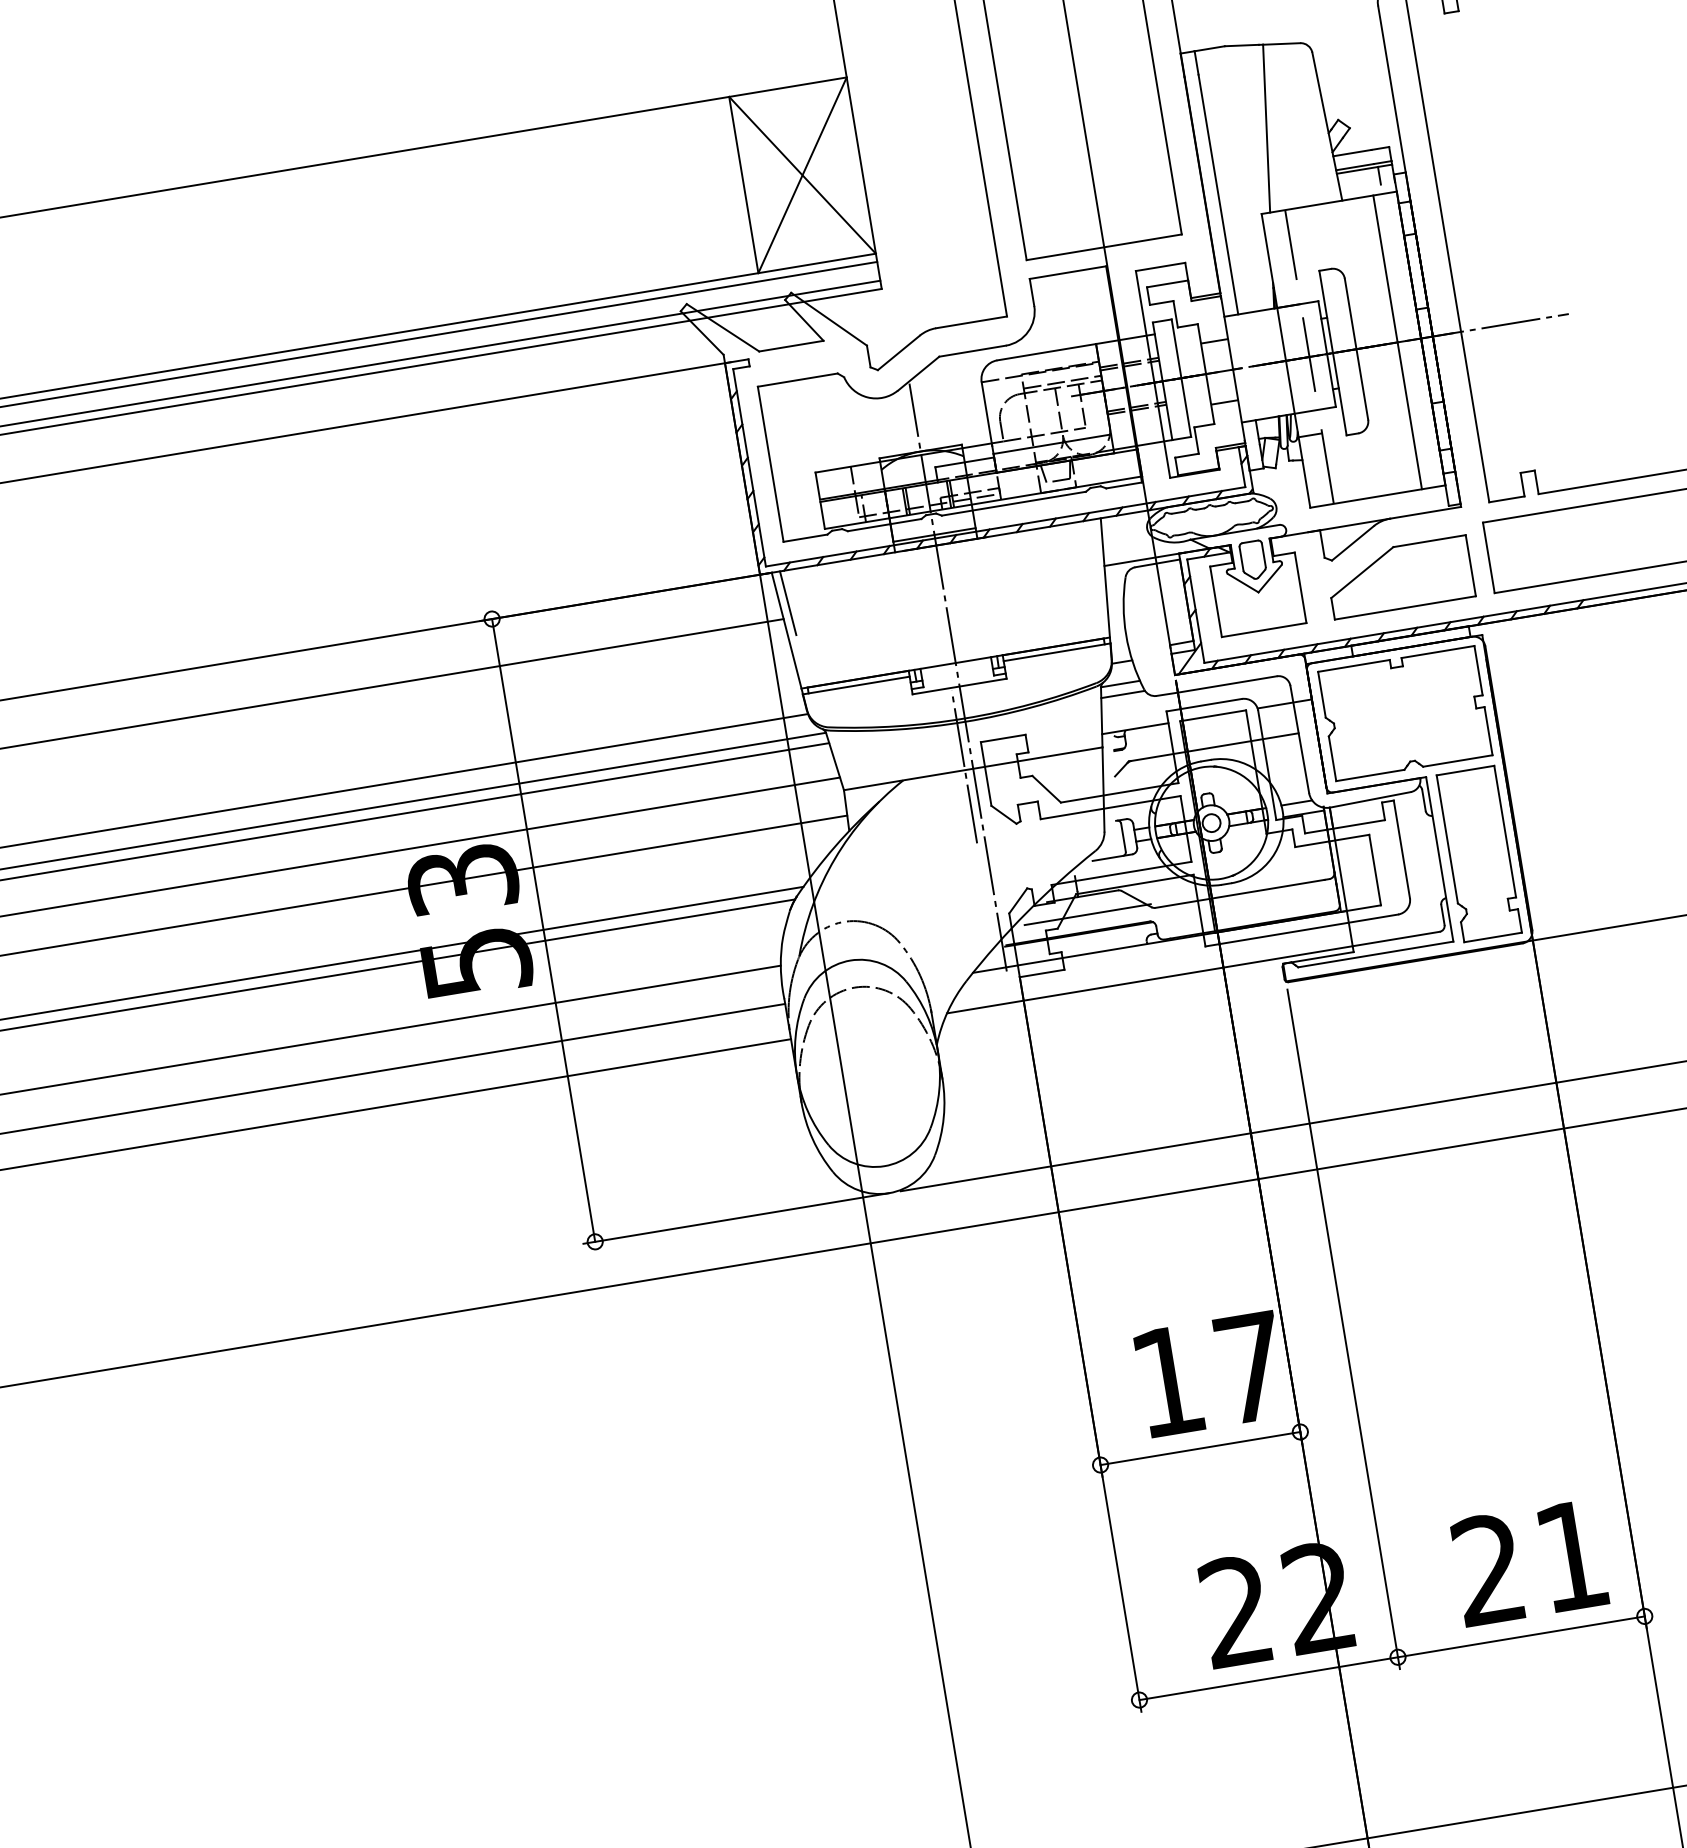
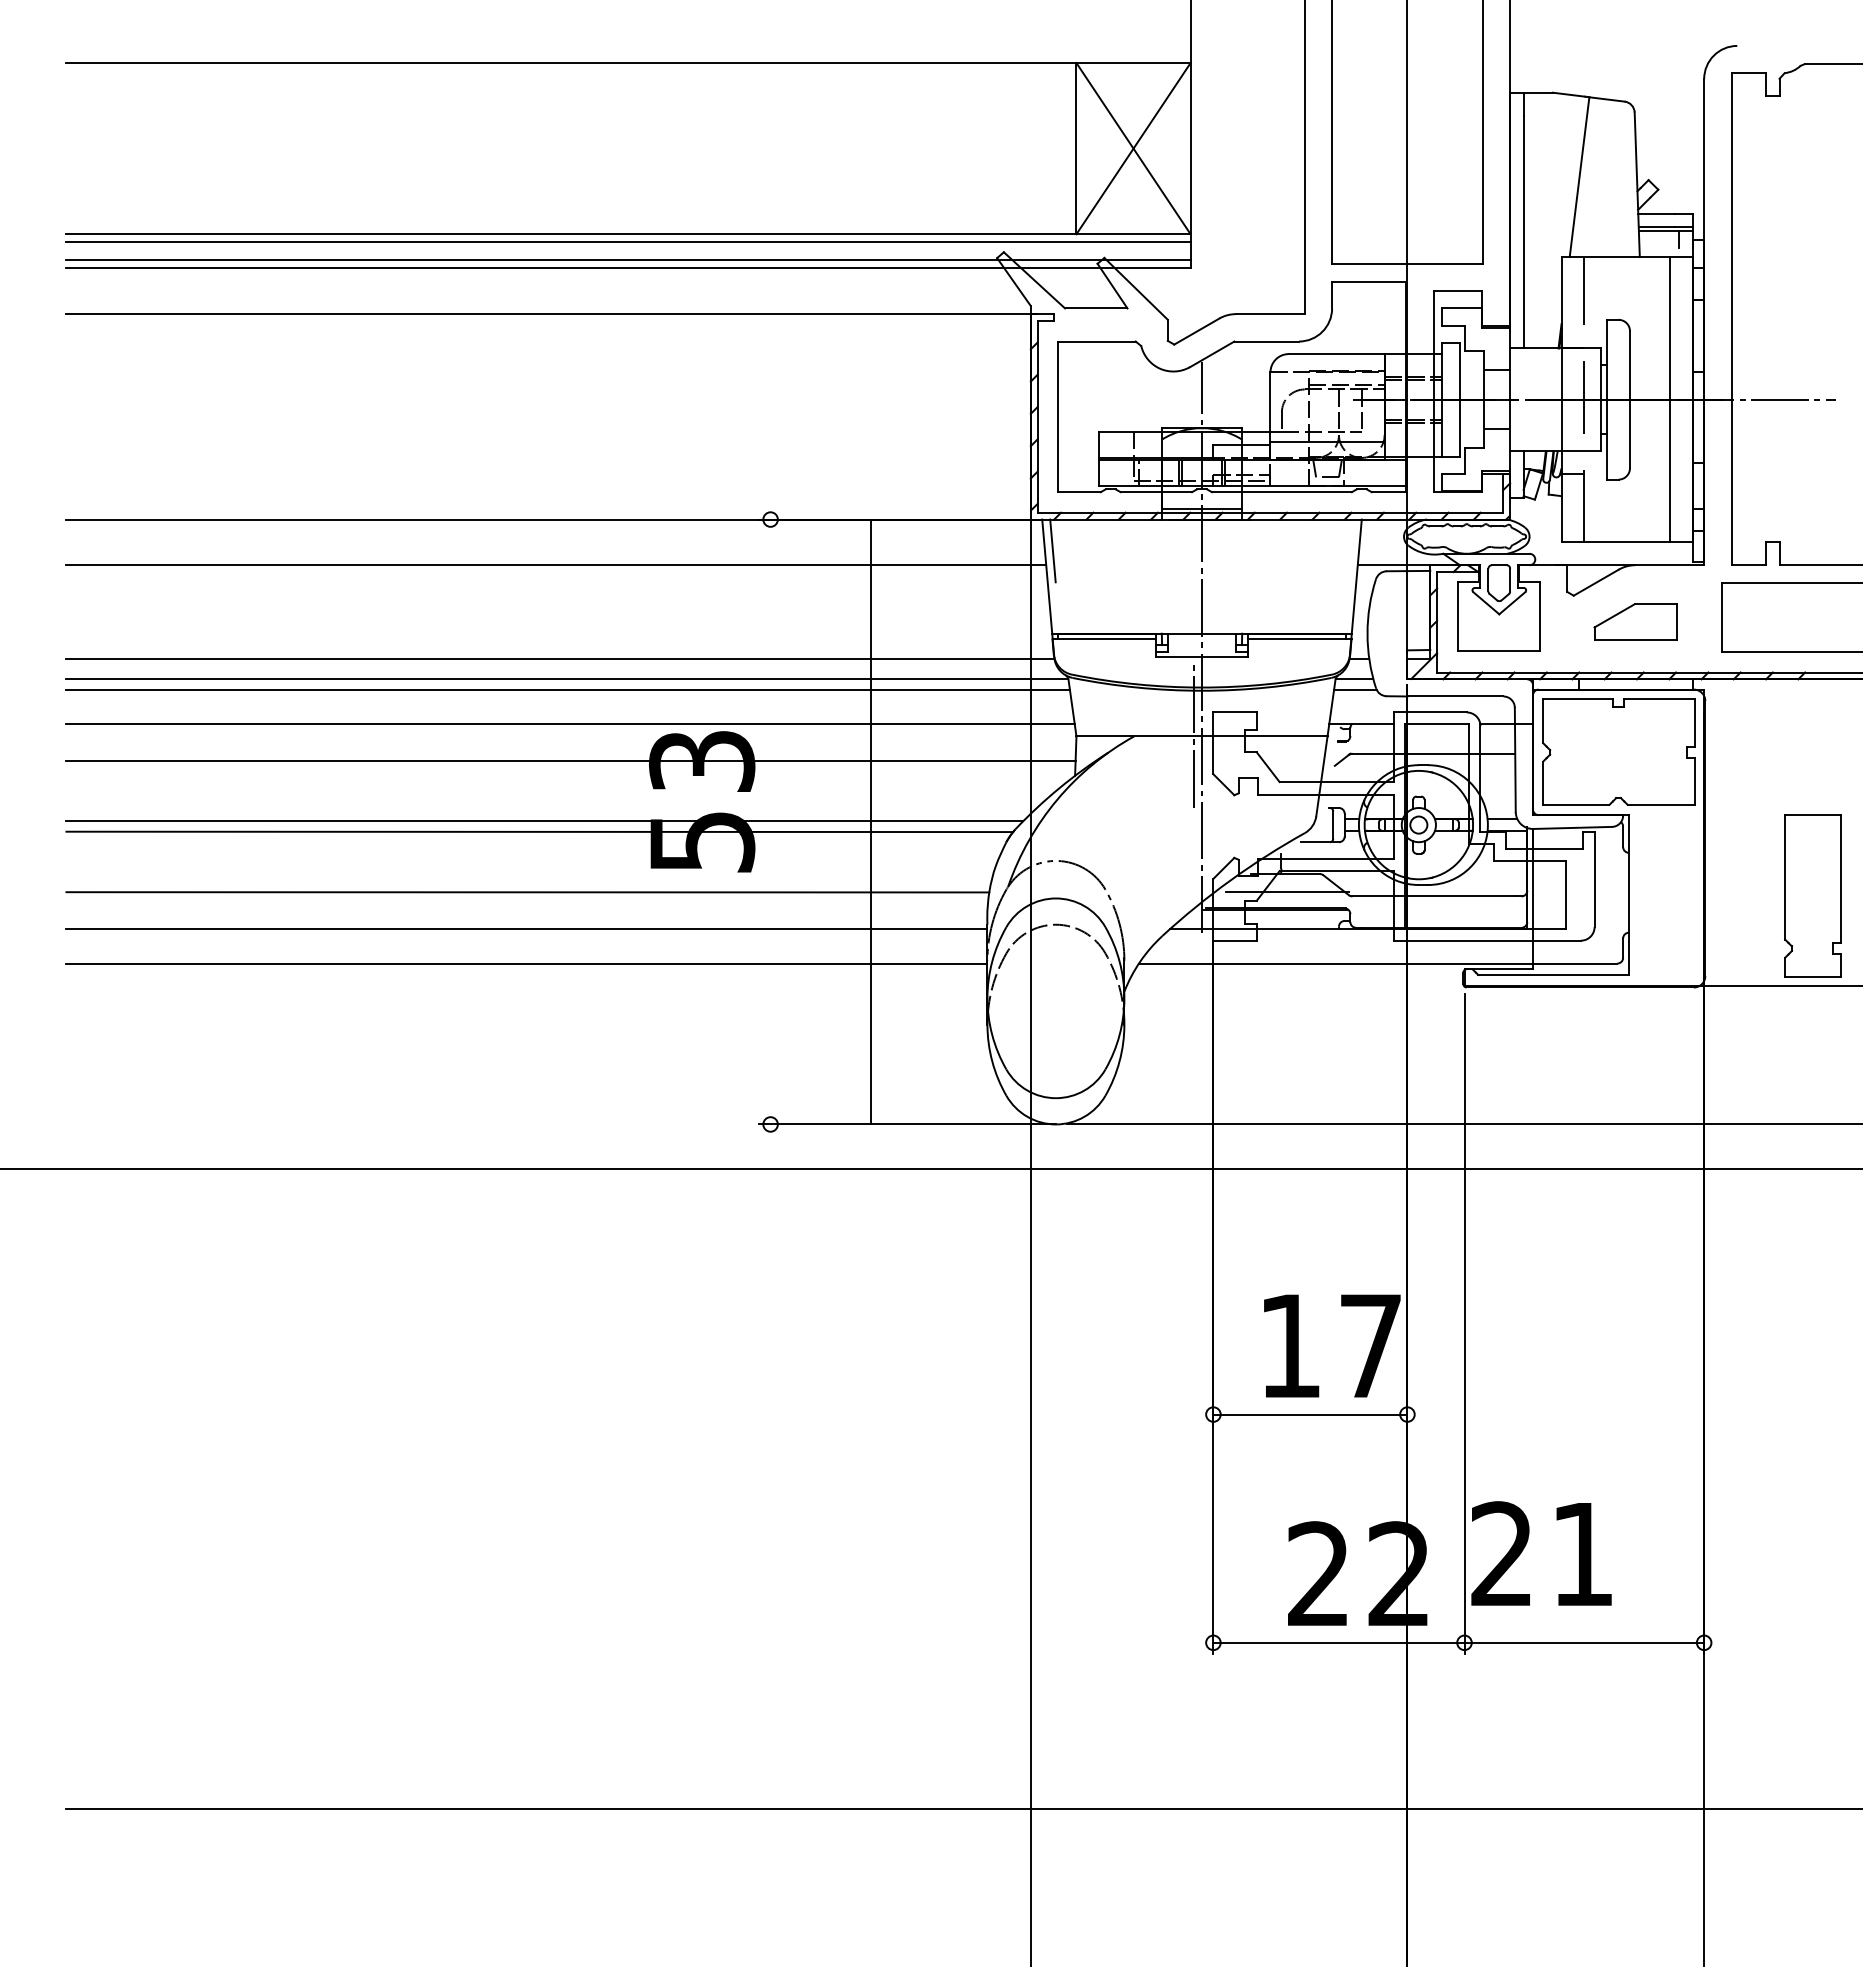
part: (1399, 576) -> (1635, 621), size x0.6
part: (1478, 853) -> (1812, 895), moved
line: (543, 929) -> (870, 821), moved
text: (1529, 1562) -> (1541, 1553), moved

